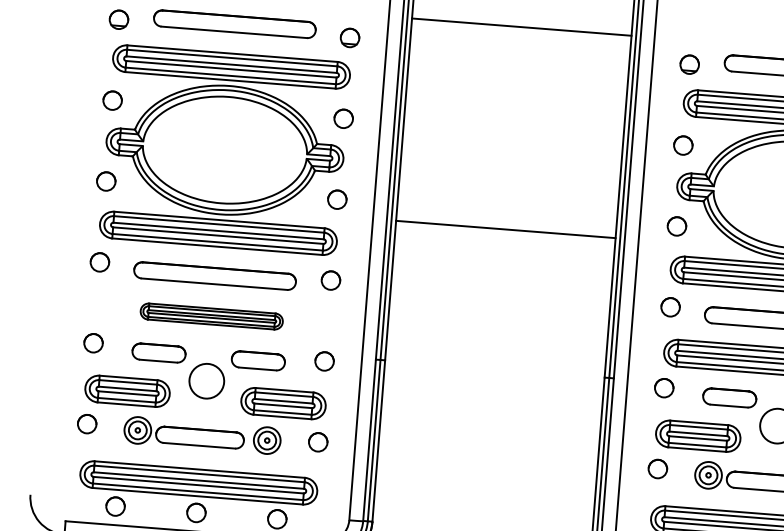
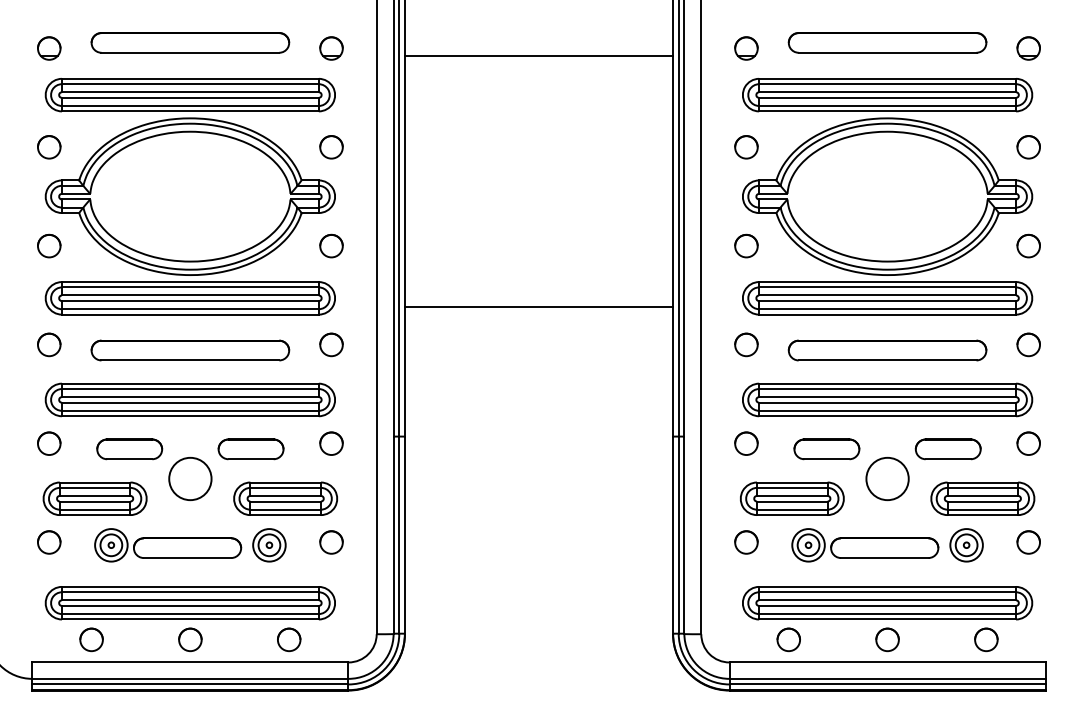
line: (521, 26) -> (538, 55), moved
line: (505, 229) -> (538, 307), moved
part: (211, 316) -> (189, 399), size x1.67

